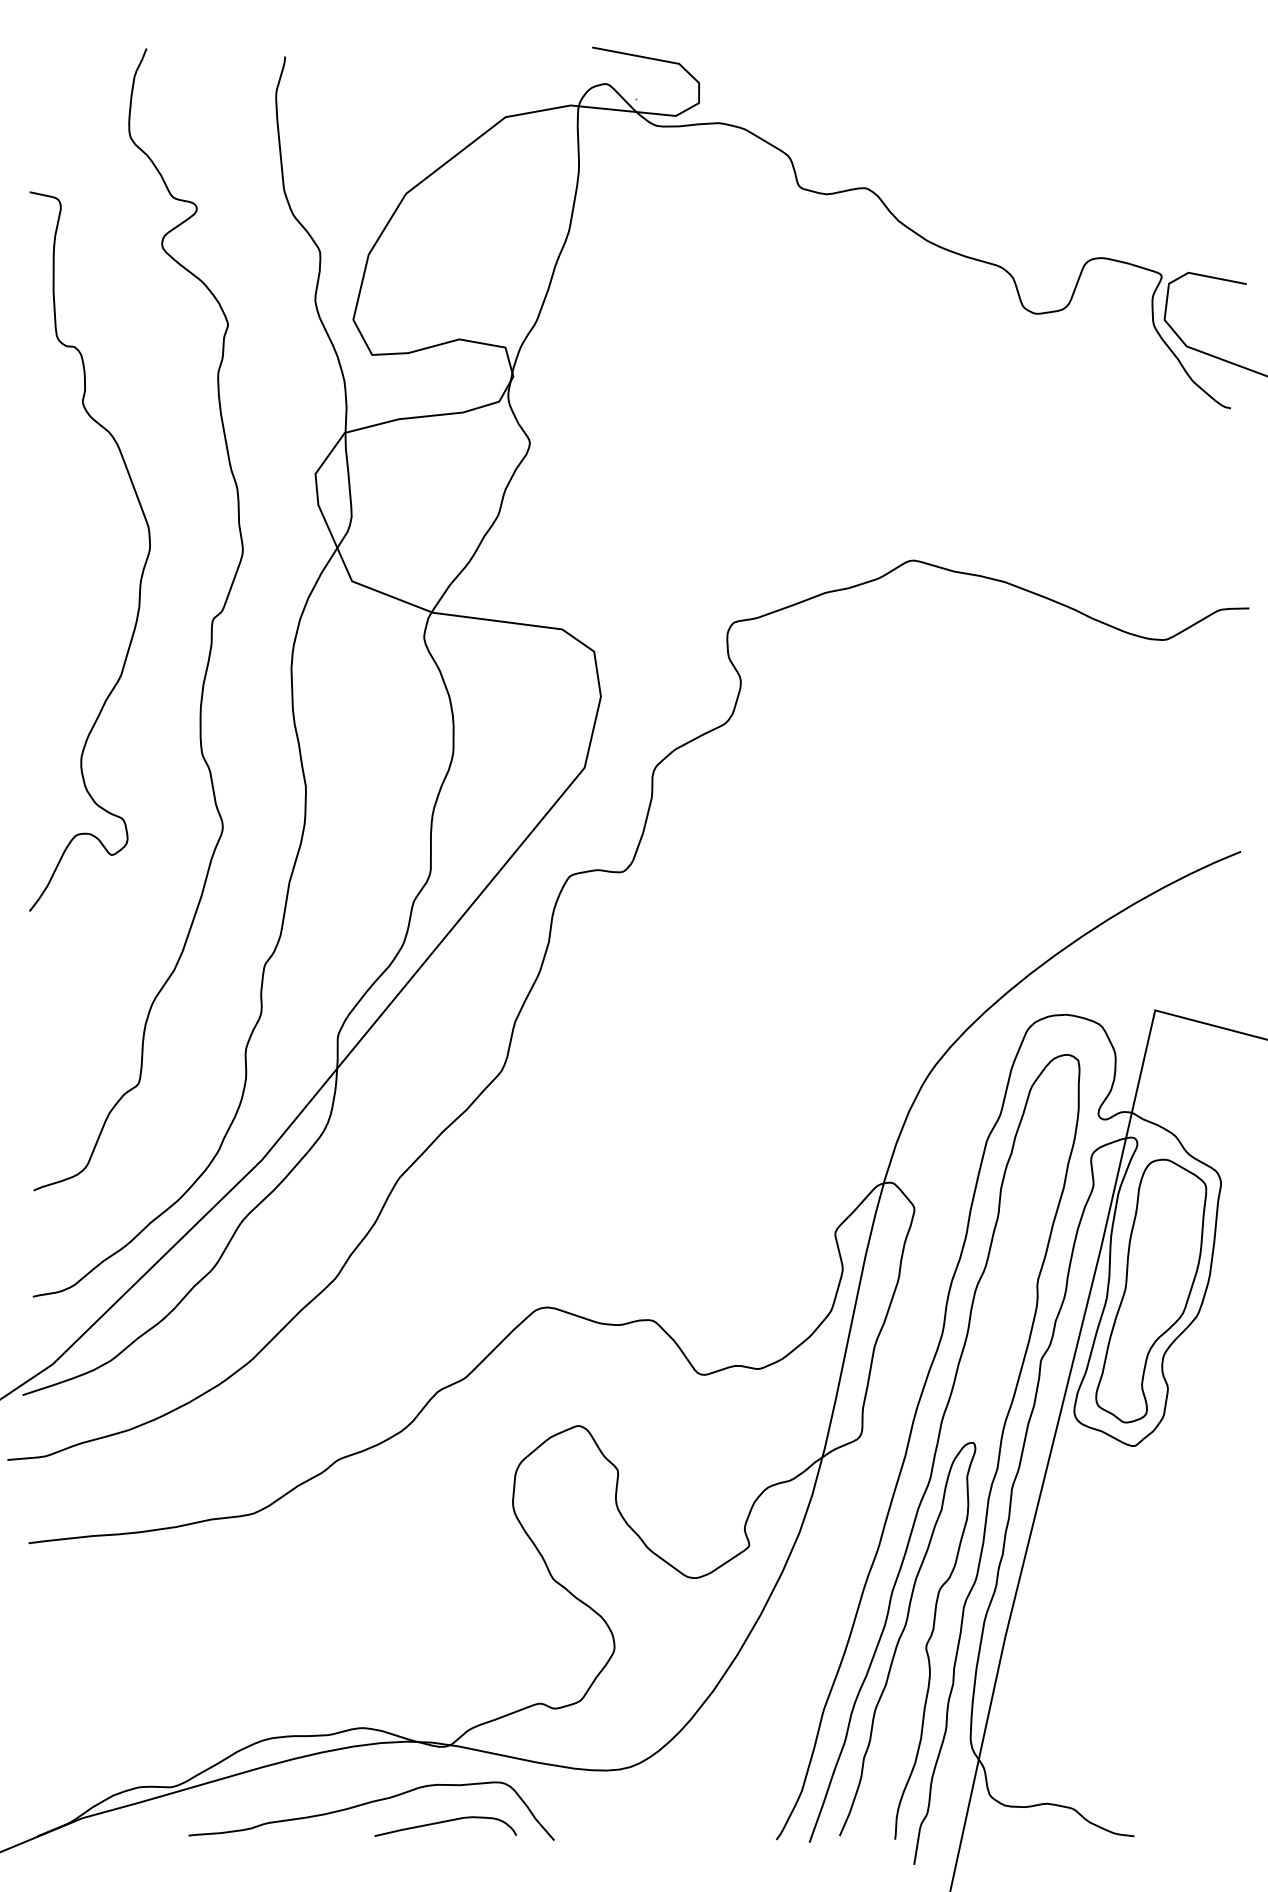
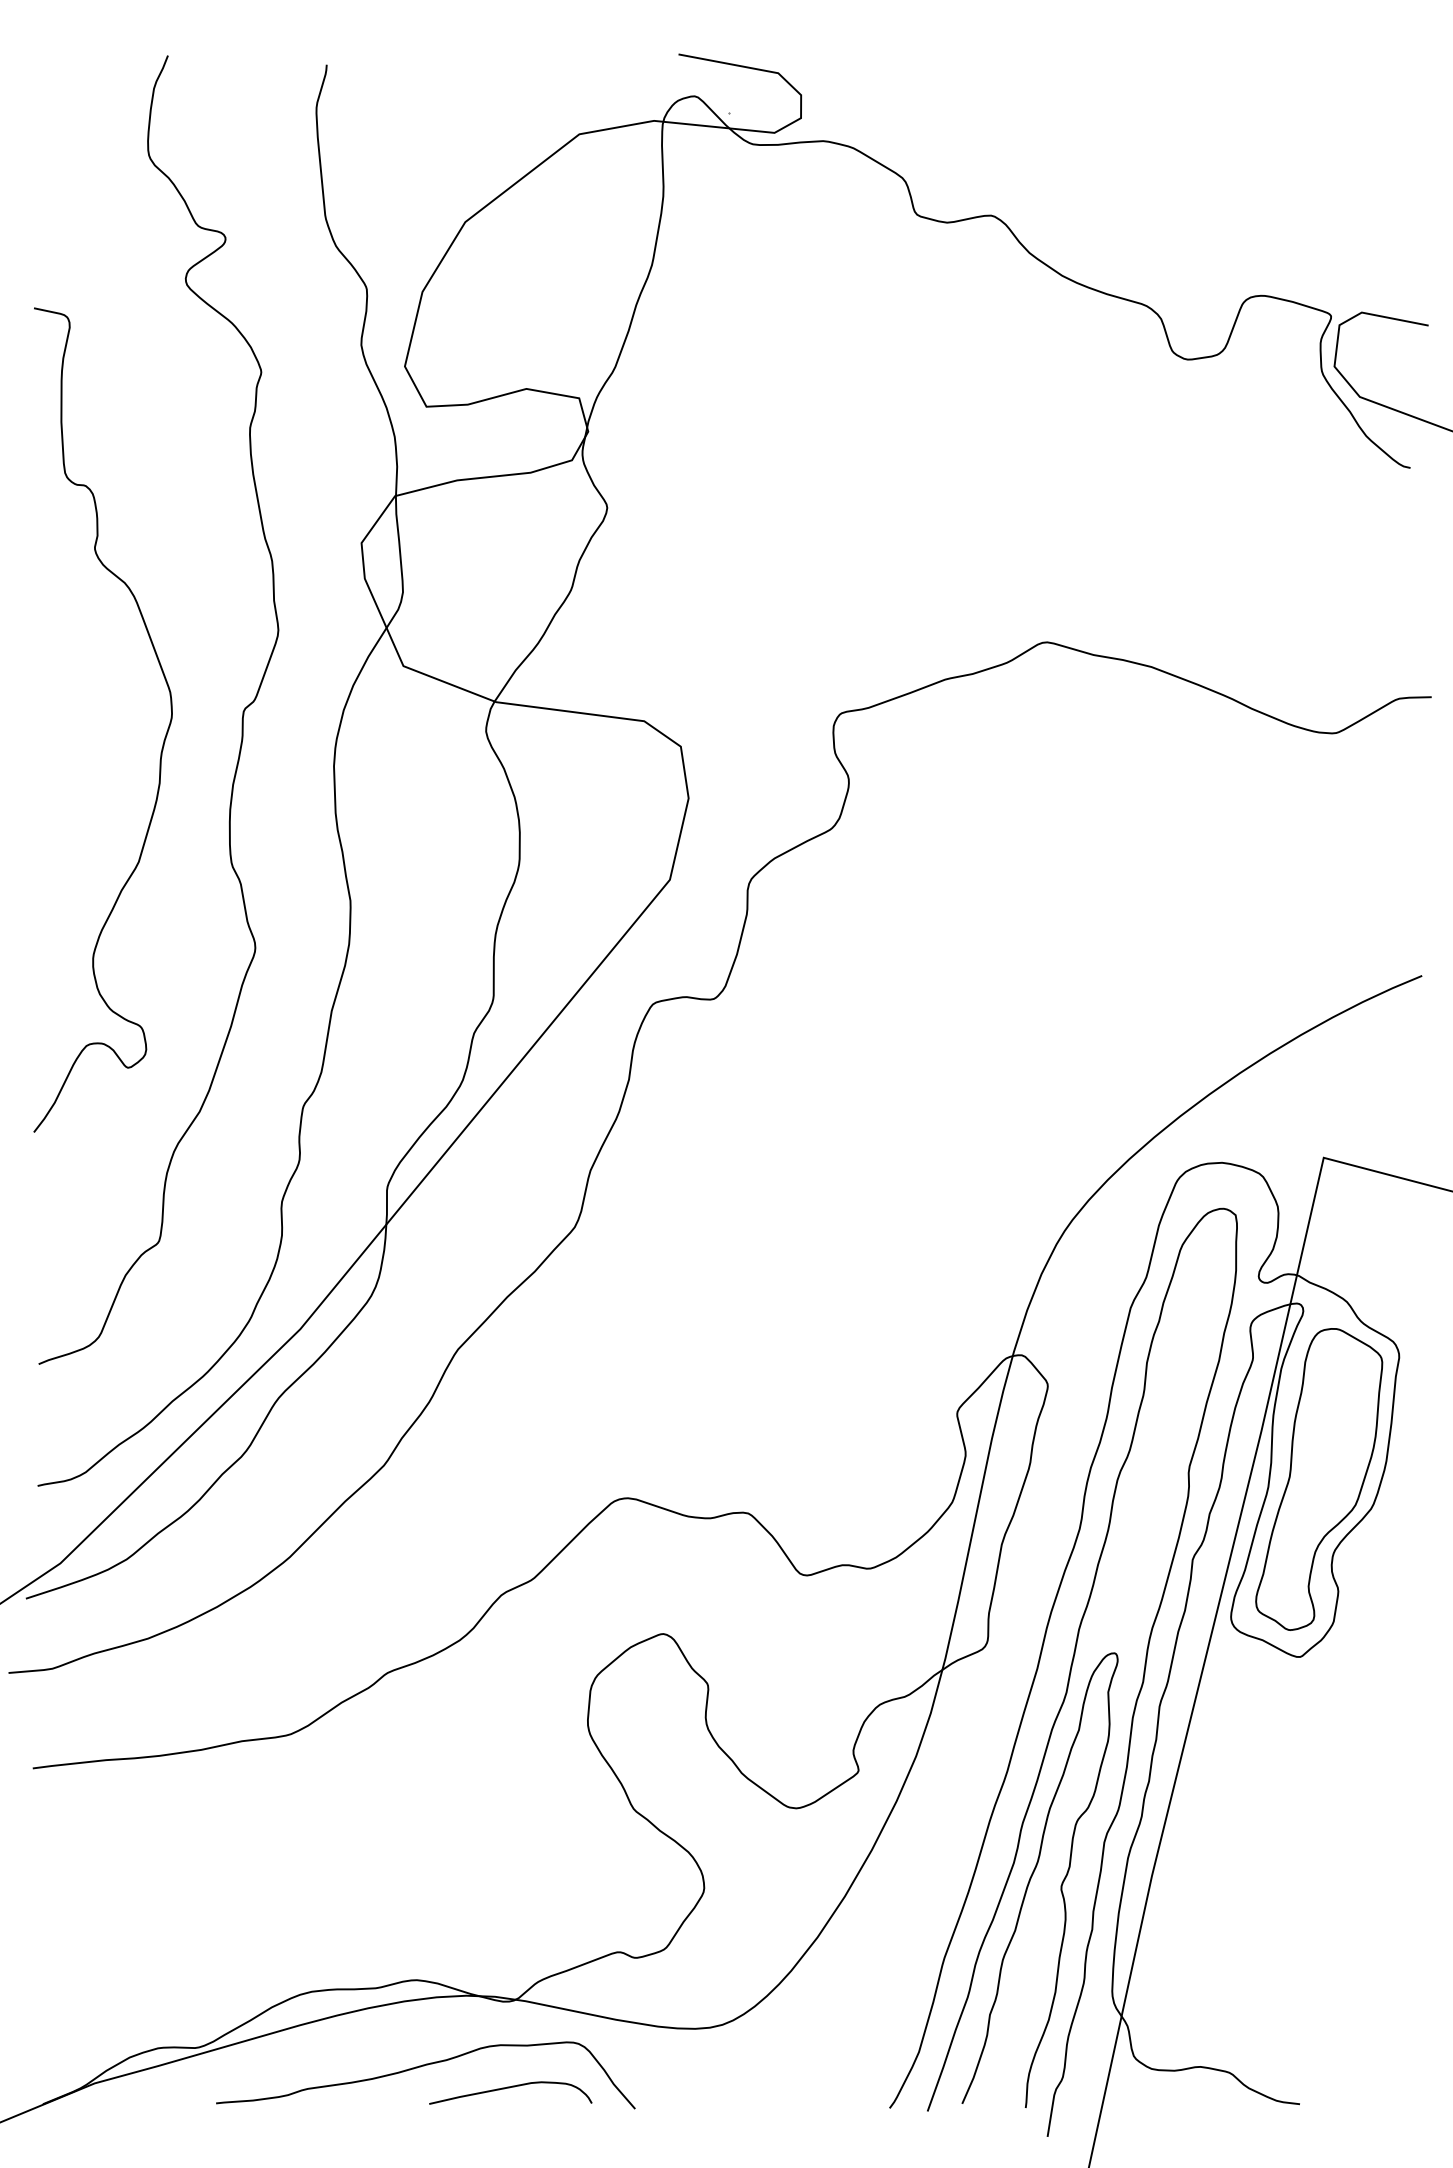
curve: (142, 569) -> (163, 740), moved

